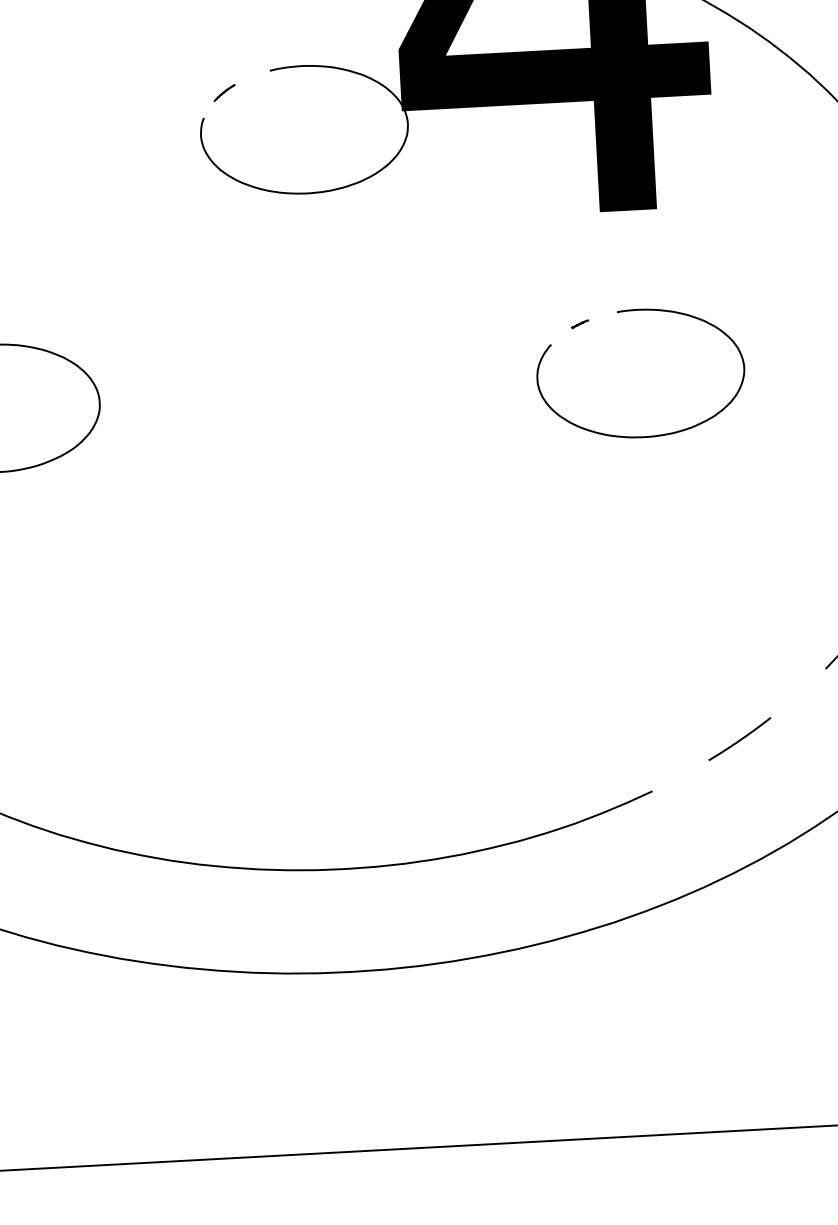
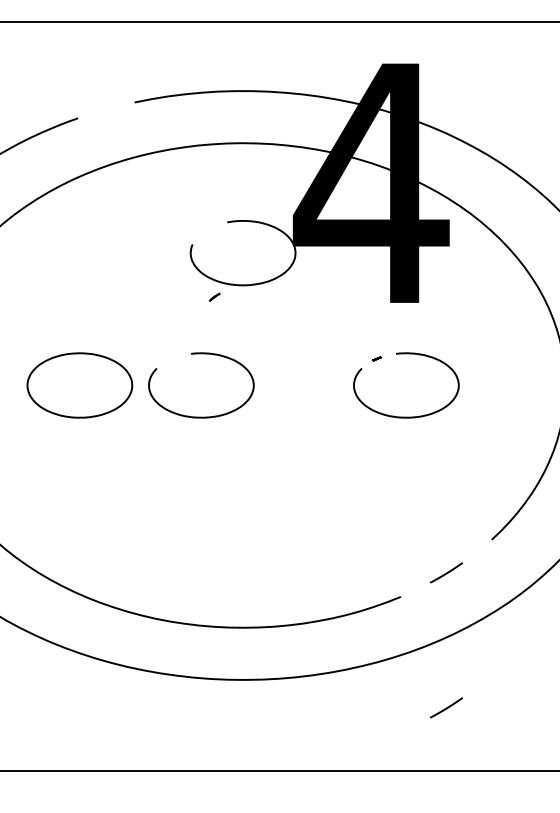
curve: (223, 91) -> (214, 296), moved
curve: (233, 334) -> (201, 354), added
line: (754, 1004) -> (446, 707), added

